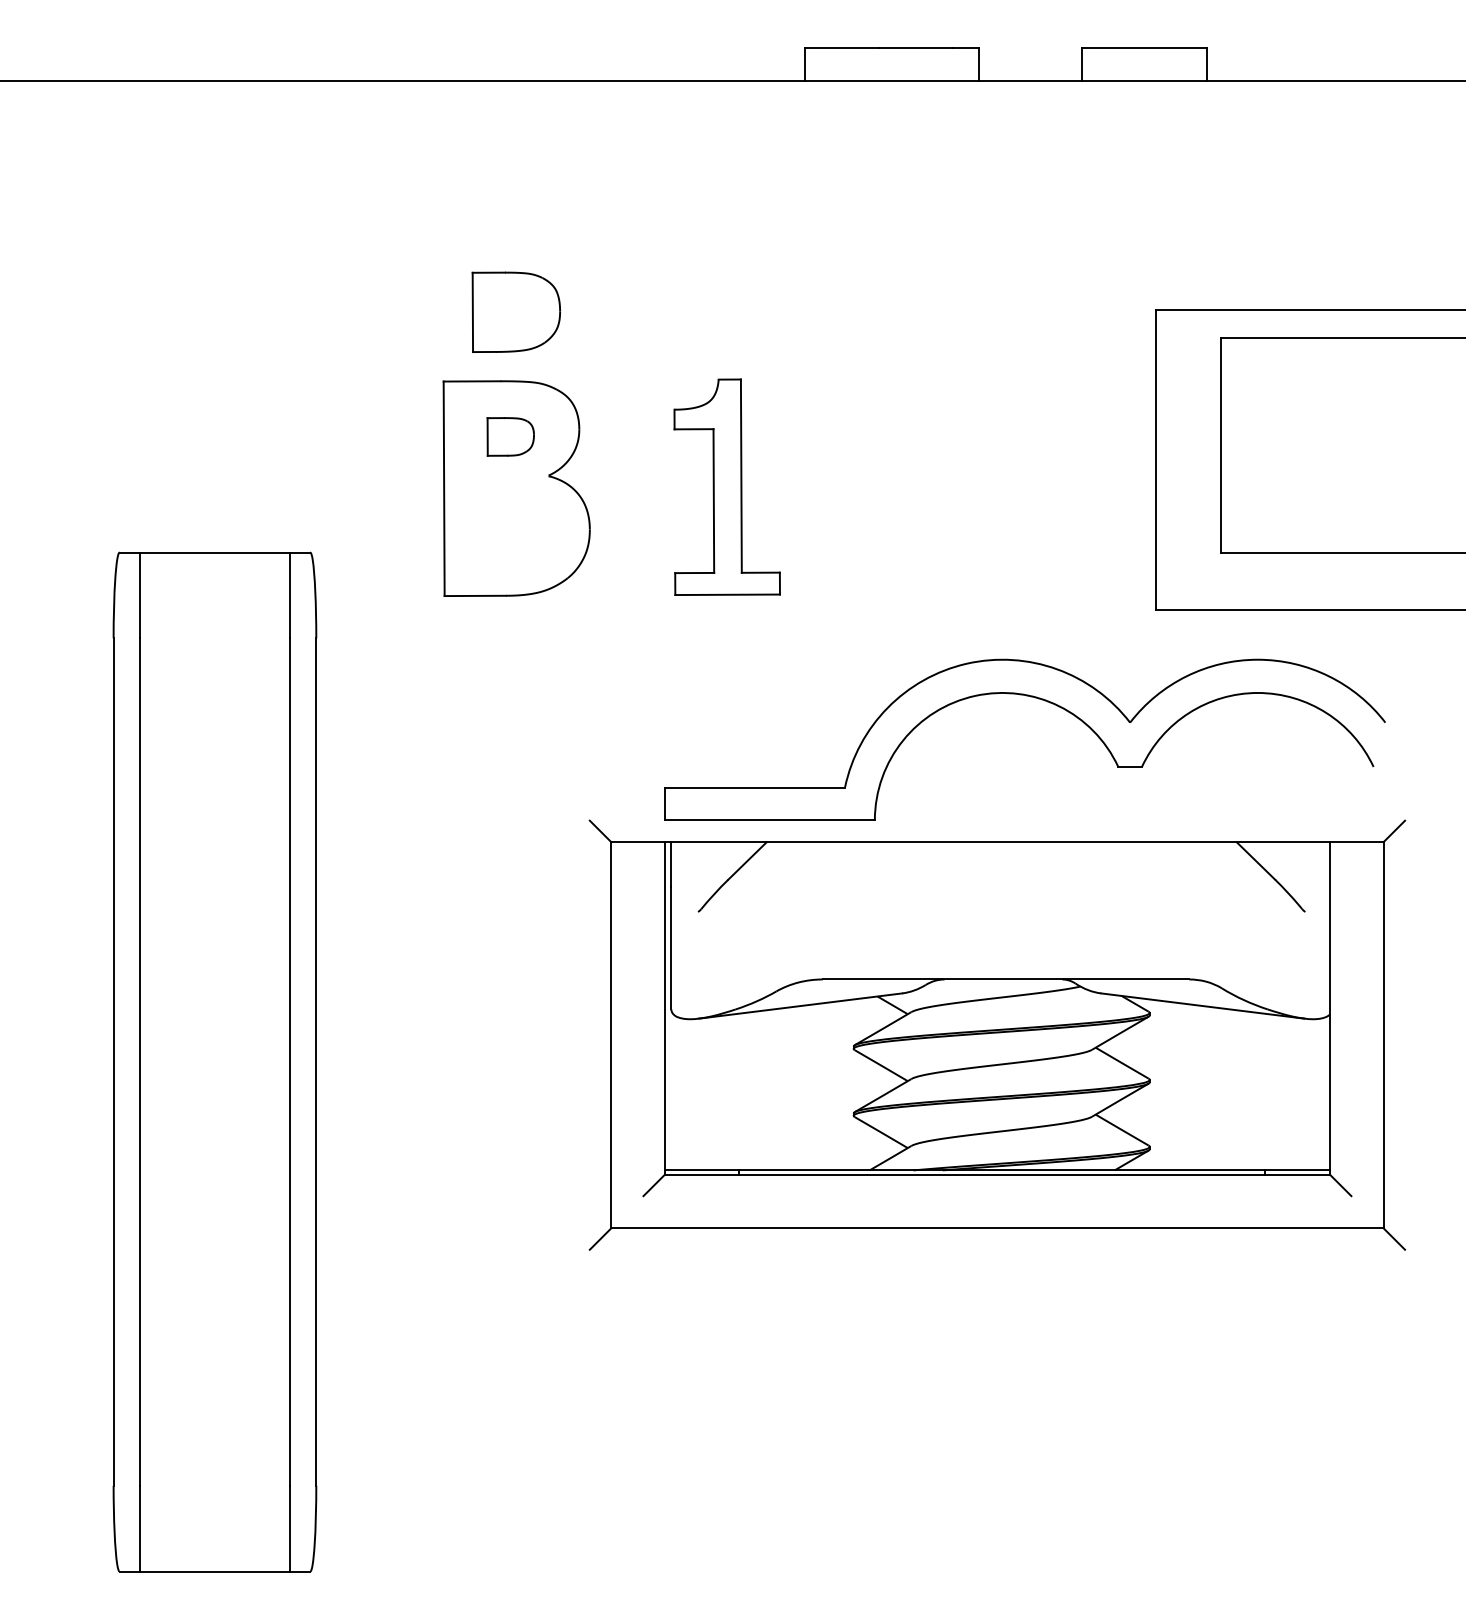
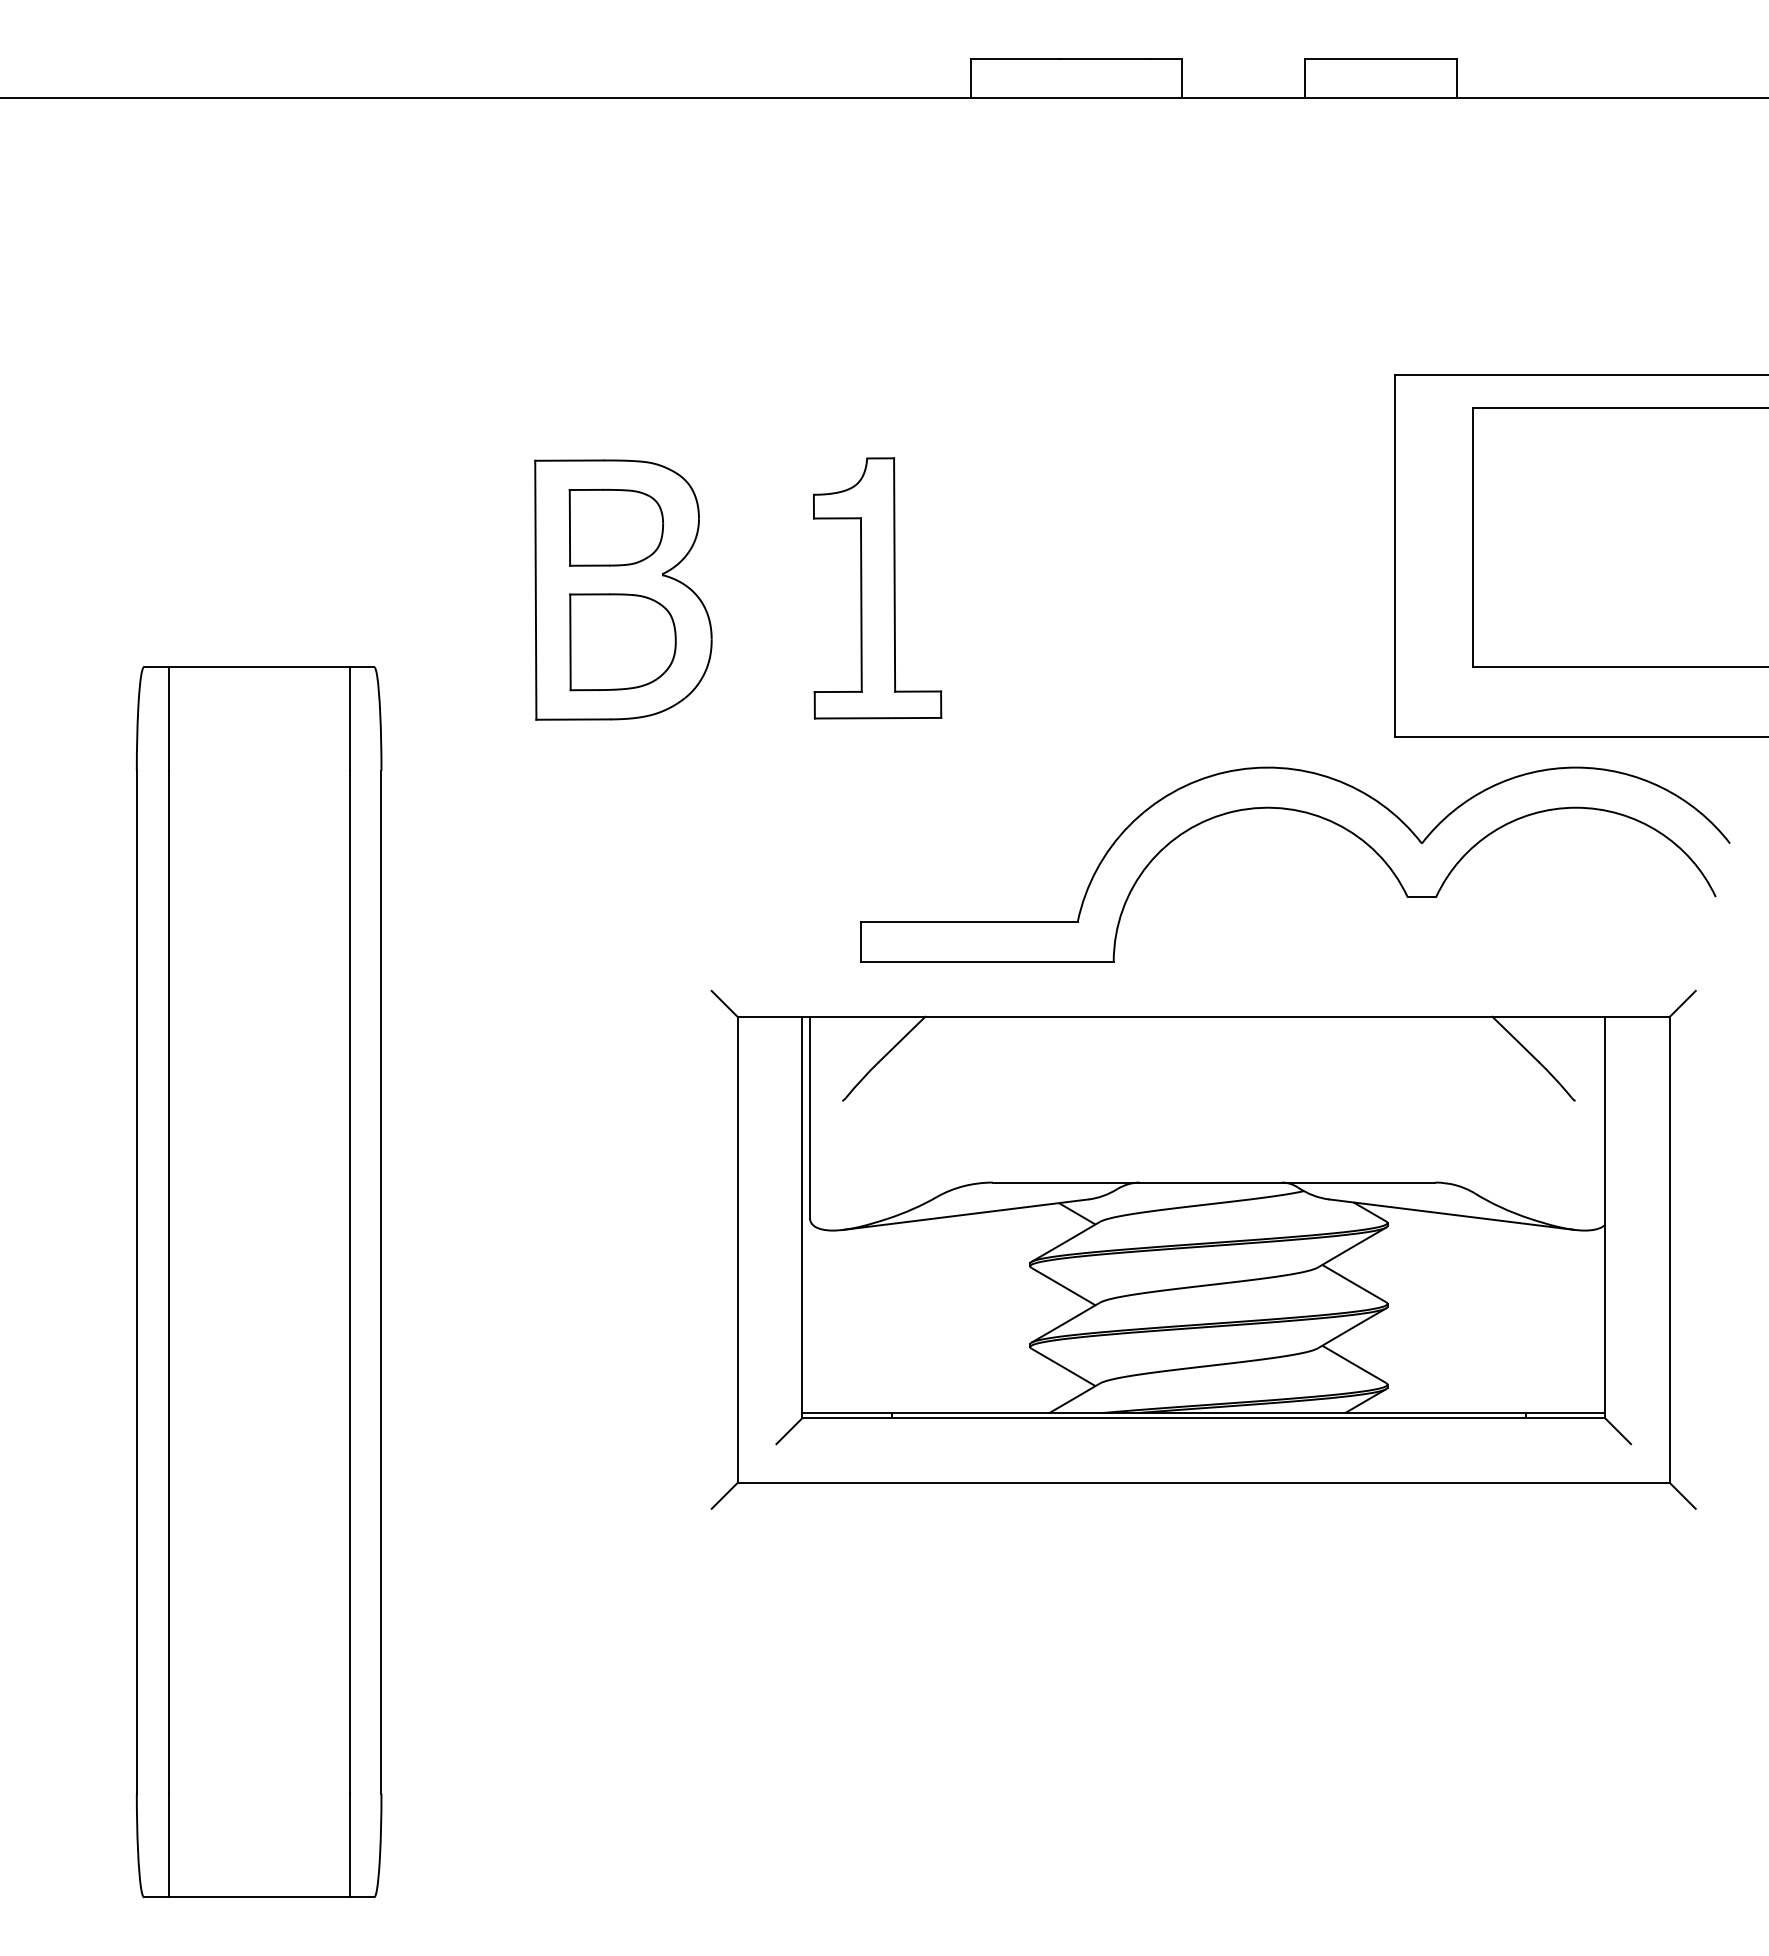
part: (515, 312) -> (622, 642), moved
part: (510, 436) -> (615, 527), size x1.67
part: (1038, 699) -> (1311, 815), moved

